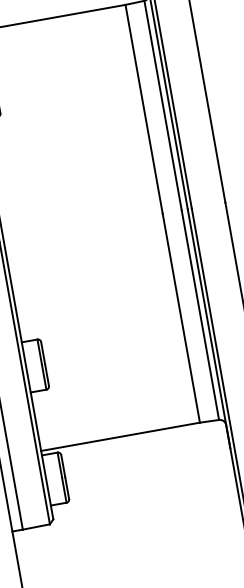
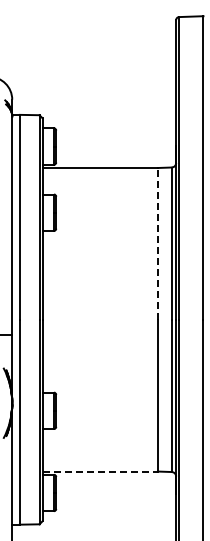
line: (143, 108) -> (157, 243), solid -> dashed
line: (120, 436) -> (100, 471), solid -> dashed

